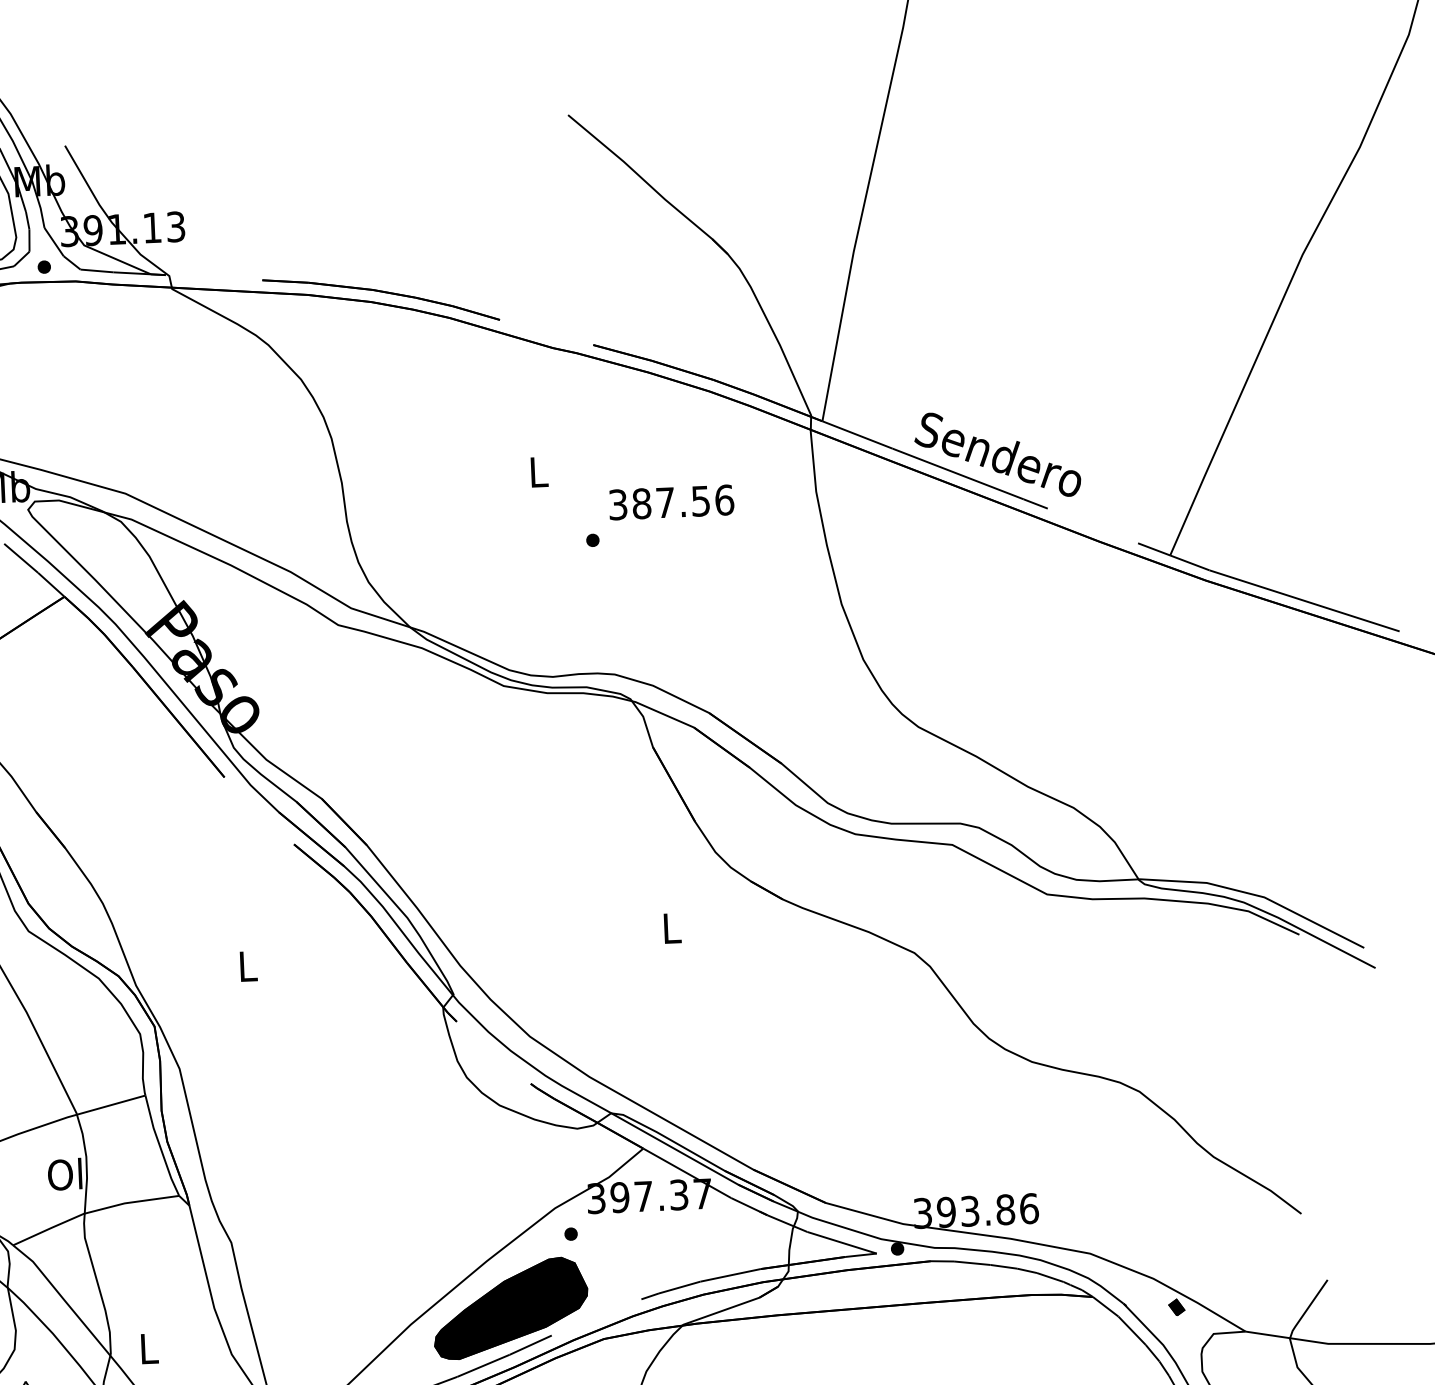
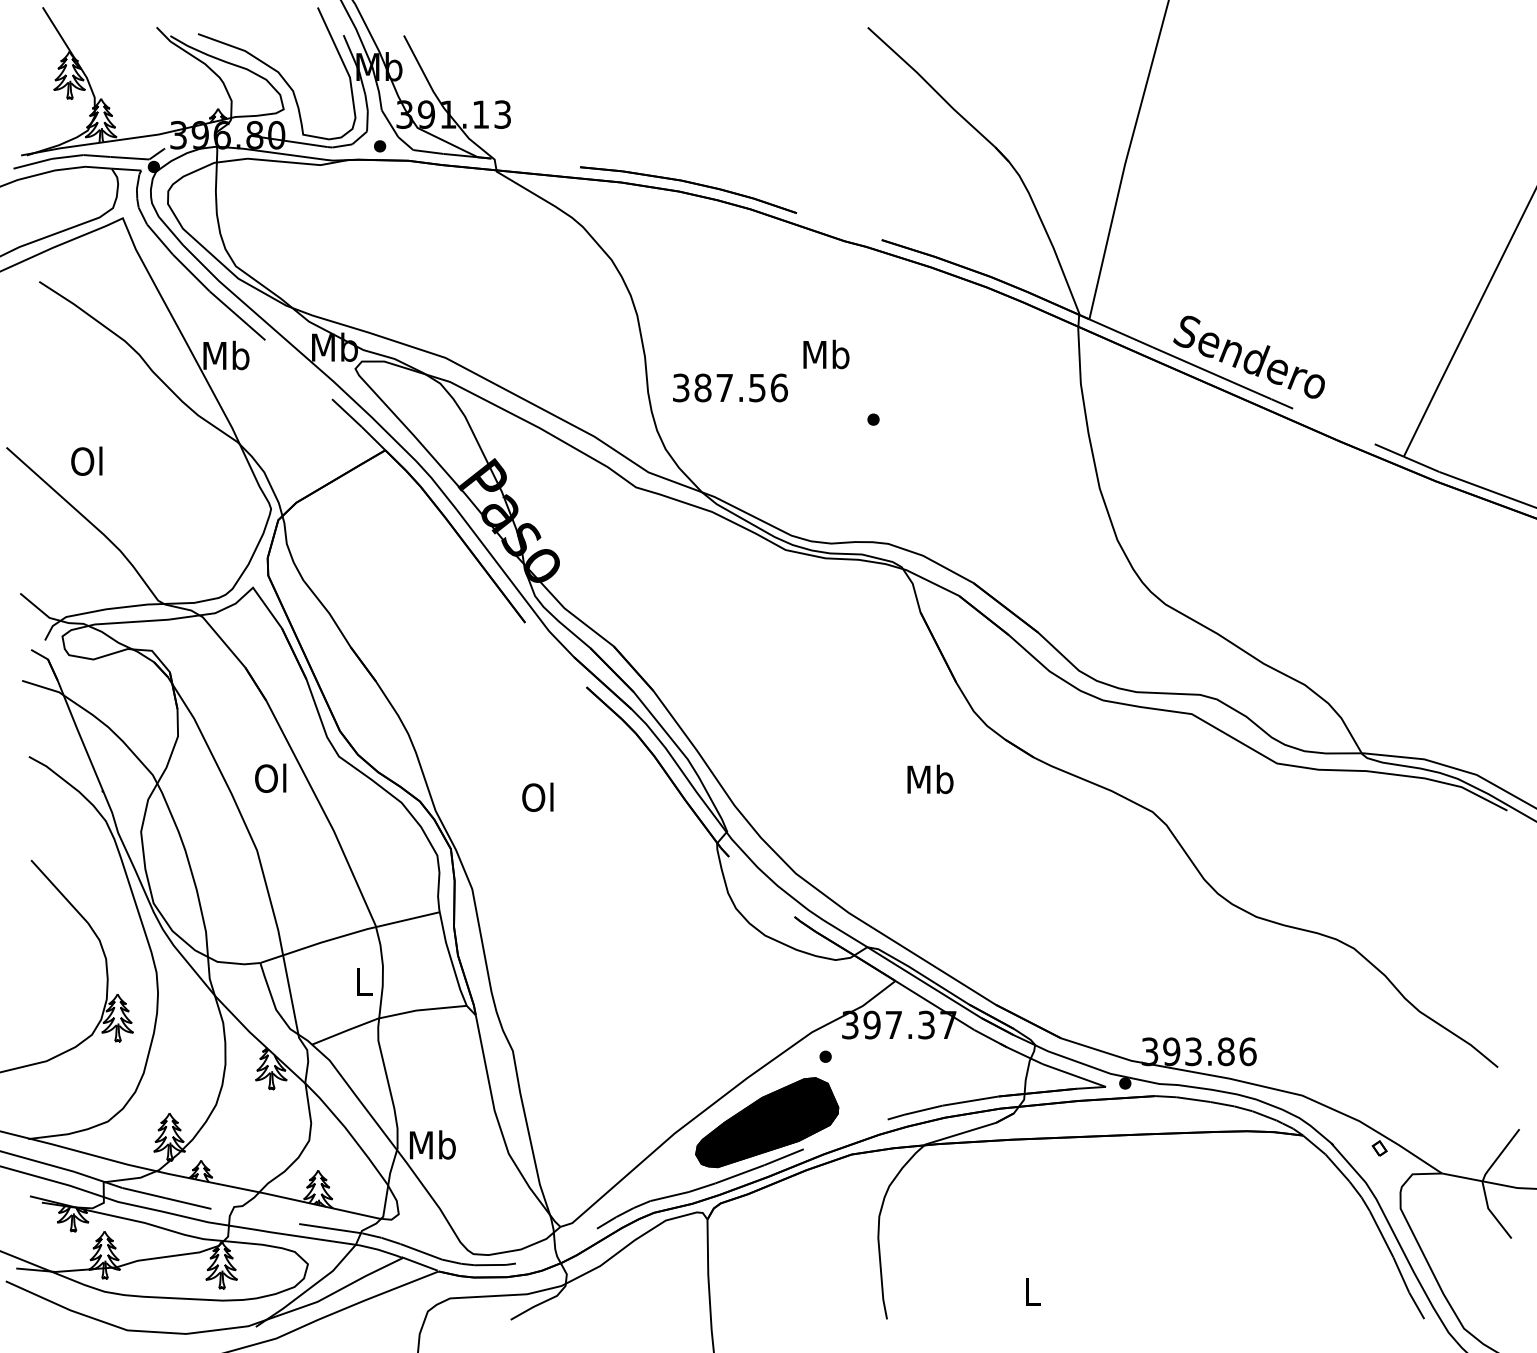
text: (538, 471) -> (826, 354), L -> Mb
text: (671, 501) -> (730, 387), moved
text: (671, 928) -> (930, 779), L -> Mb
text: (246, 966) -> (537, 797), L -> Ol
text: (64, 1174) -> (362, 981), Ol -> L
fill: (1176, 1307) -> (1379, 1148), removed
text: (148, 1347) -> (432, 1144), L -> Mb

